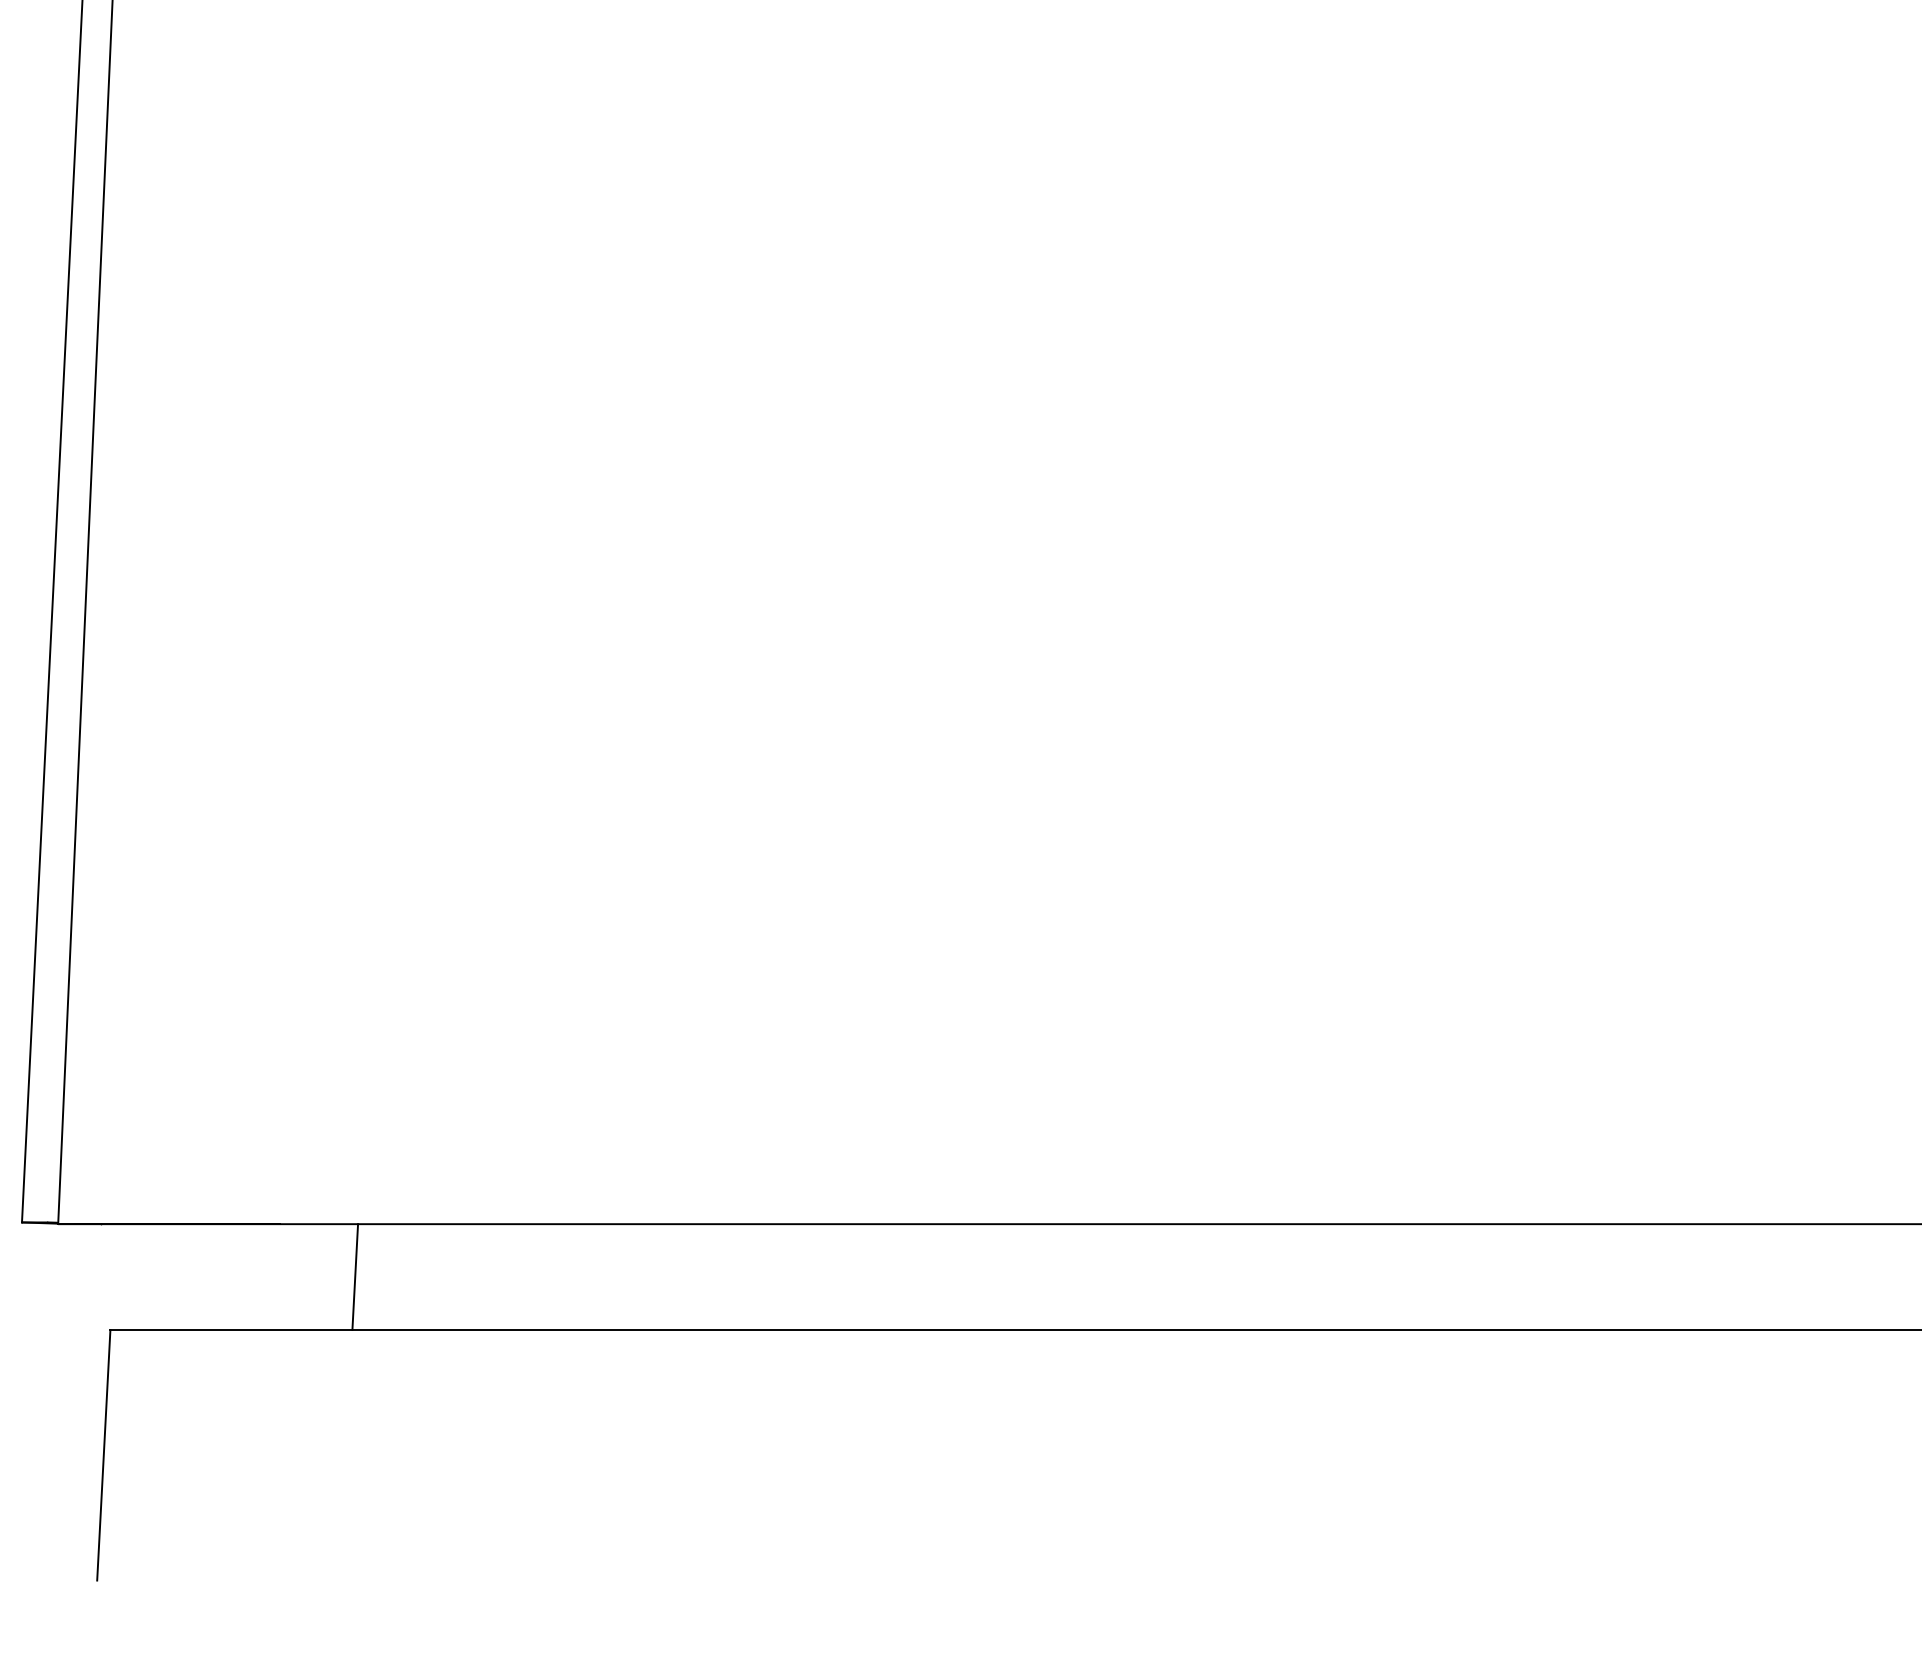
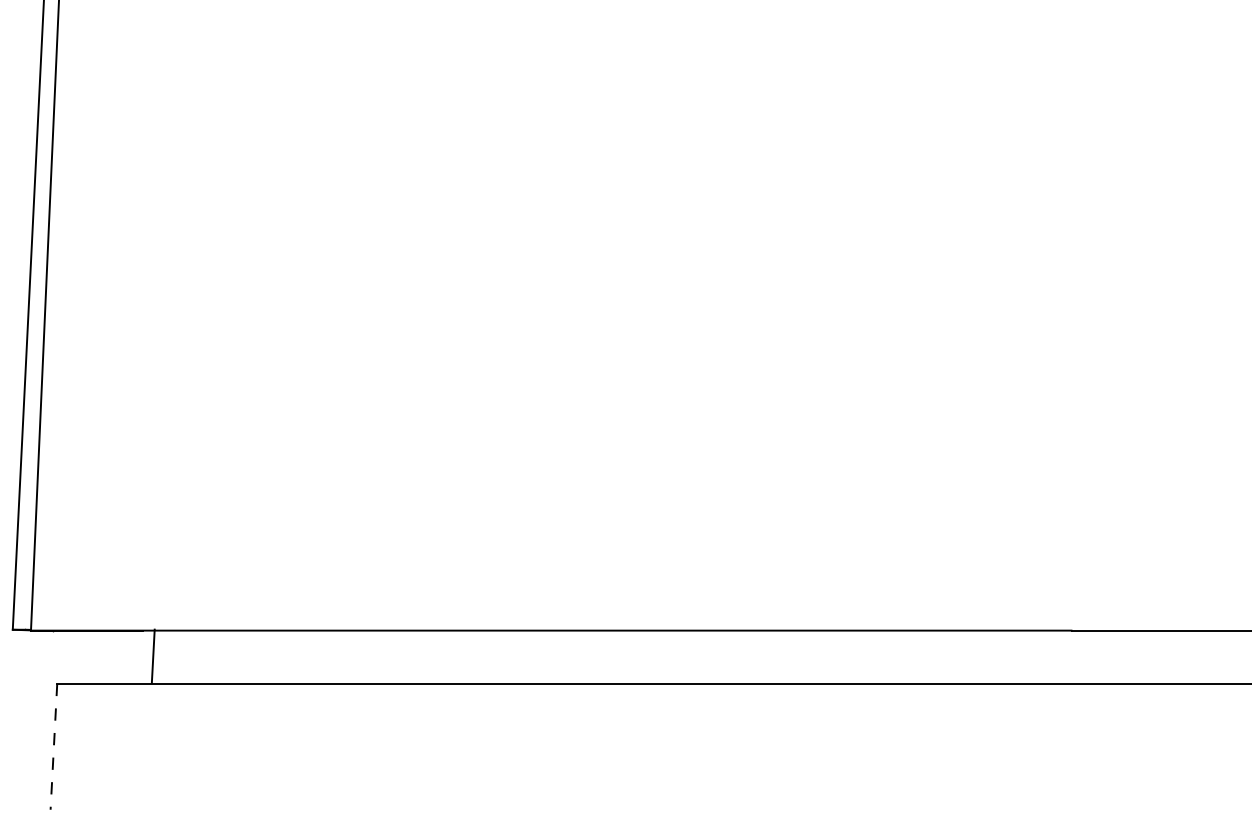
line: (353, 1275) -> (152, 655), moved
line: (102, 1456) -> (53, 747), solid -> dashed

